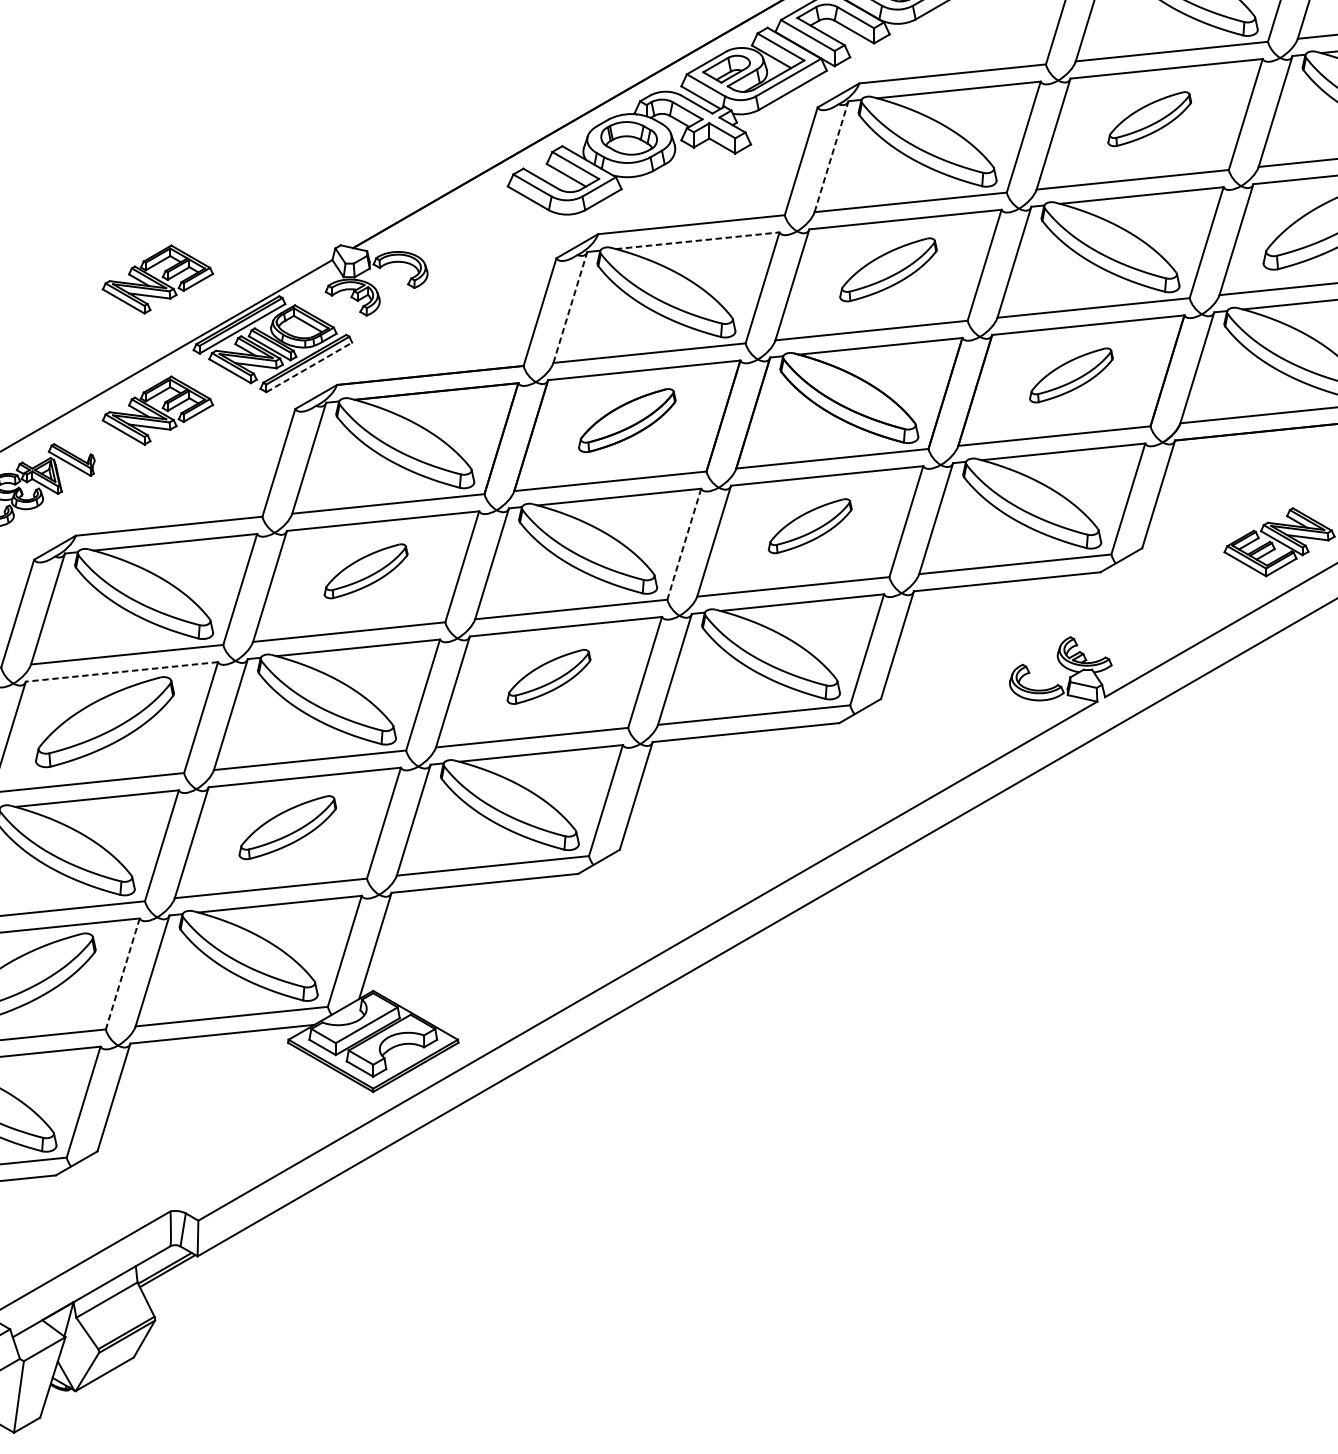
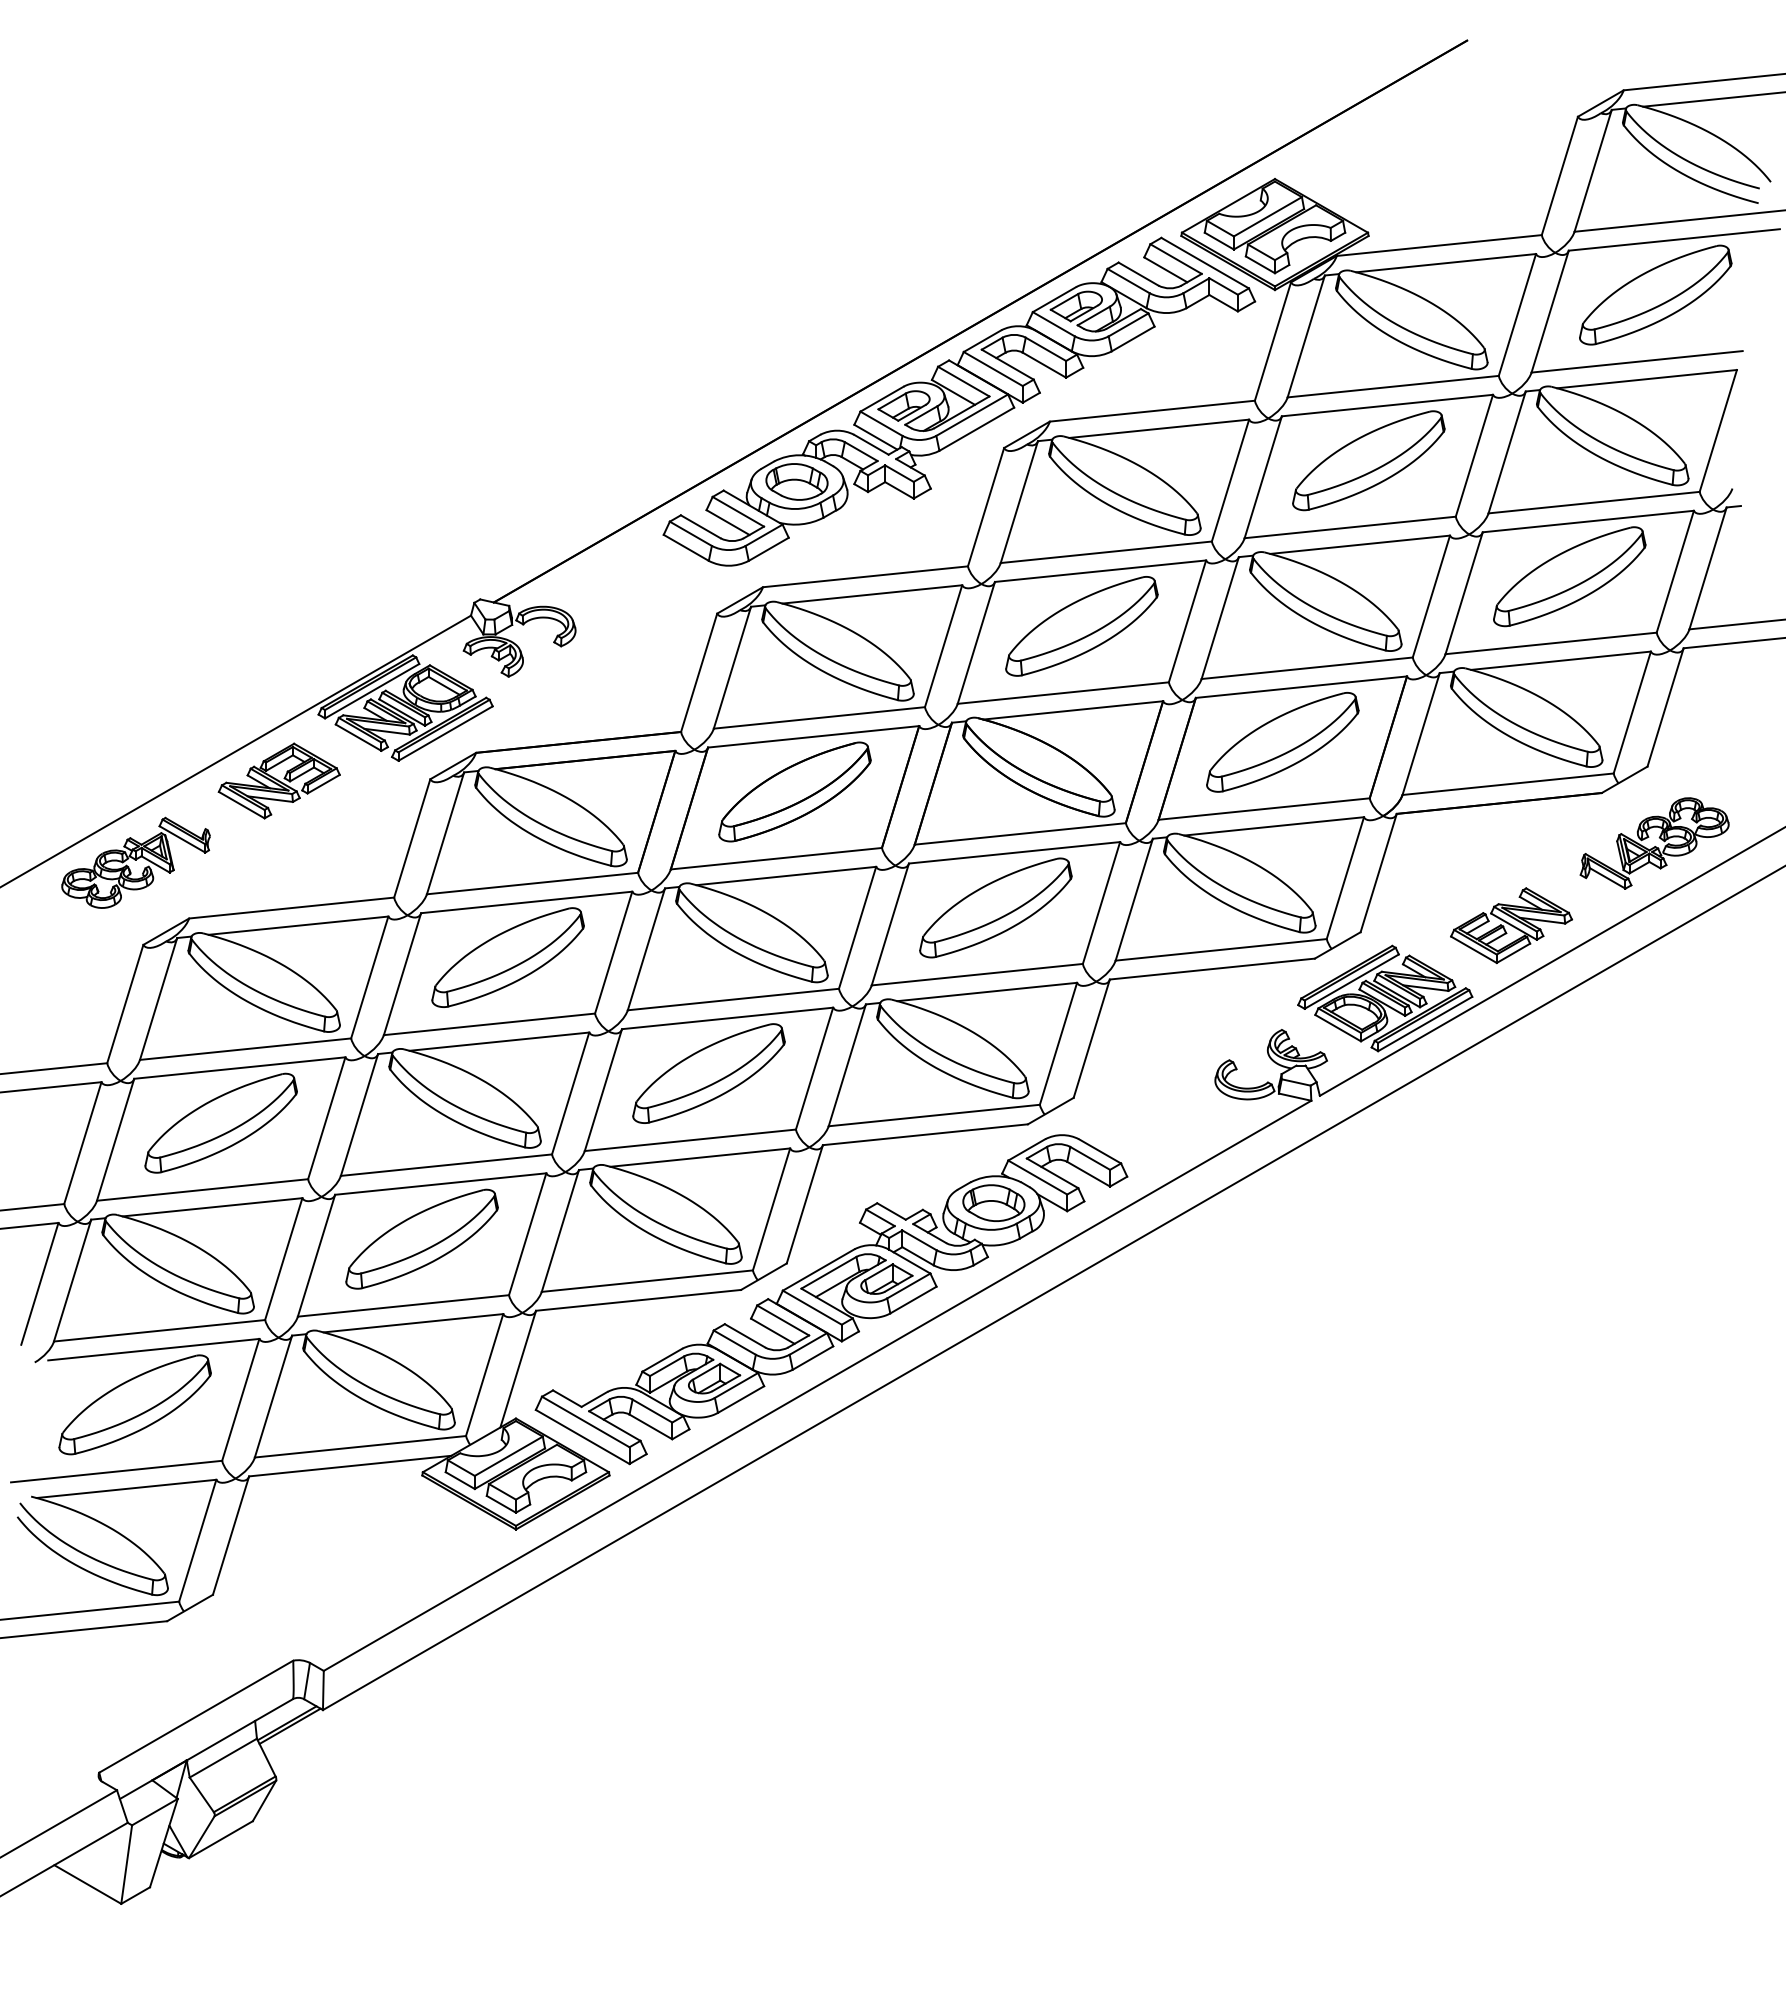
part: (1149, 118) -> (1368, 460), size x1.67
line: (831, 157) -> (1019, 502), dashed -> solid
line: (697, 240) -> (872, 594), dashed -> solid
part: (888, 269) -> (1081, 626), size x1.43
part: (157, 279) -> (278, 636), removed
line: (570, 307) -> (732, 667), dashed -> solid
line: (310, 367) -> (446, 733), dashed -> solid
part: (1071, 375) -> (1282, 742), size x1.67
part: (626, 420) -> (794, 791), size x1.43
part: (809, 525) -> (995, 907), size x1.67
line: (684, 543) -> (857, 927), dashed -> solid
part: (365, 571) -> (507, 957), size x1.67
part: (1164, 608) -> (1385, 998), added
line: (121, 672) -> (239, 1068), dashed -> solid
part: (548, 676) -> (708, 1073), size x1.67
part: (287, 827) -> (421, 1238), size x1.43
part: (660, 882) -> (831, 1299), added
line: (122, 973) -> (240, 1399), dashed -> solid

